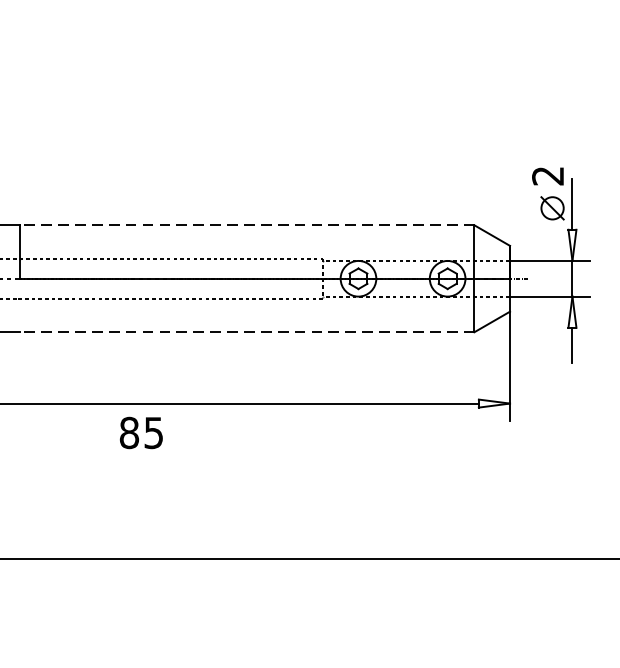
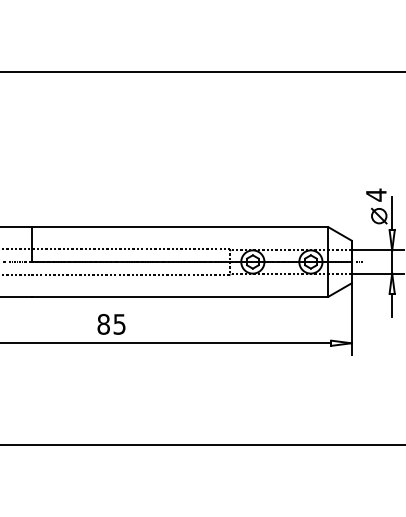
text: (546, 175) -> (375, 194), 2 -> 4
line: (245, 225) -> (179, 227), dashed -> solid
line: (245, 331) -> (179, 296), dashed -> solid
text: (141, 433) -> (111, 324), moved

